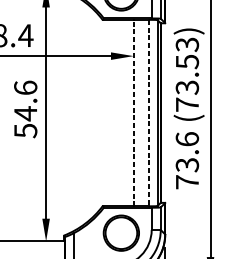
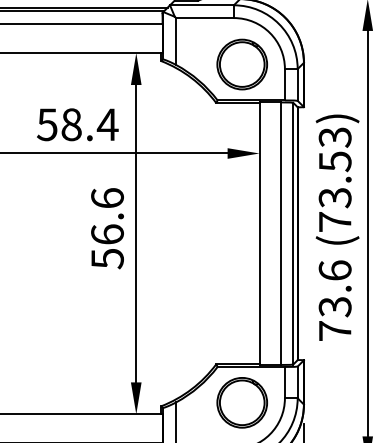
line: (133, 112) -> (259, 233), dashed -> solid
text: (25, 113) -> (107, 234), 54.6 -> 56.6
line: (148, 113) -> (280, 234), dashed -> solid

